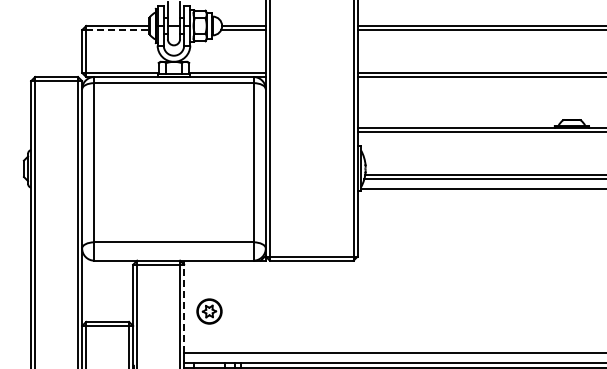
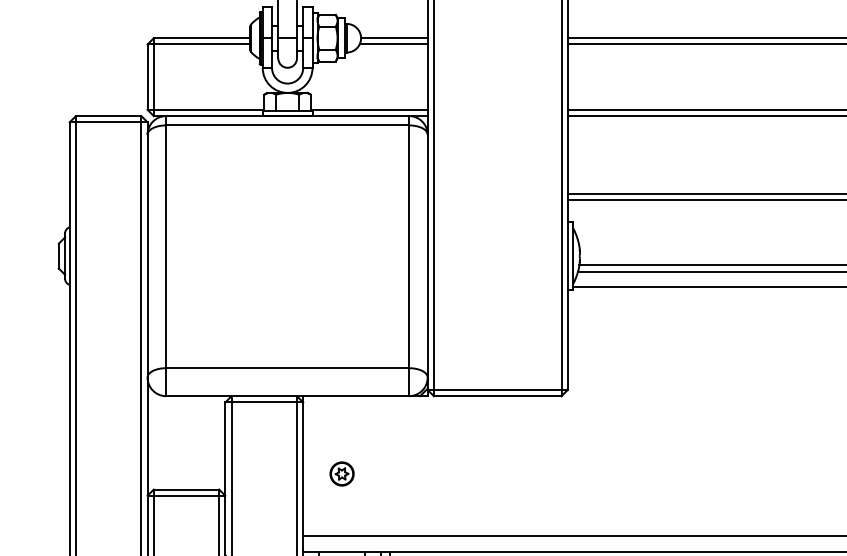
line: (117, 30) -> (201, 45), dashed -> solid
line: (184, 306) -> (303, 466), dashed -> solid
part: (209, 311) -> (341, 473), size x0.62

